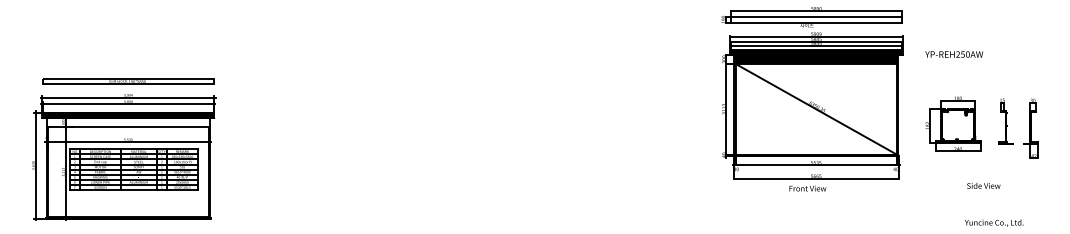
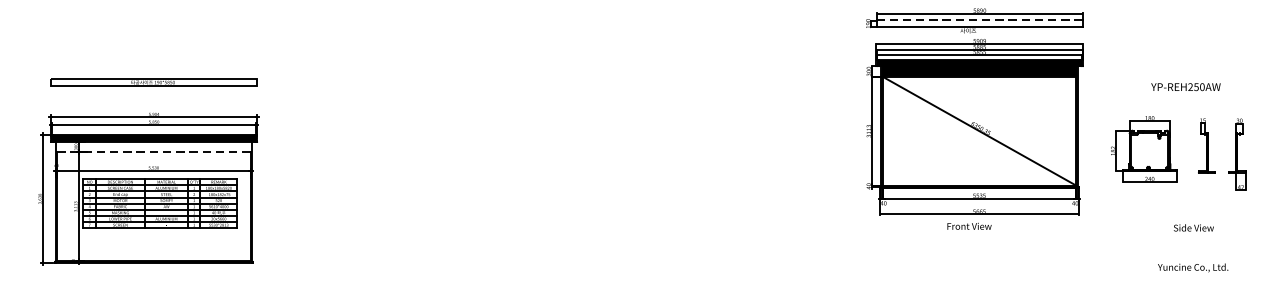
line: (816, 17) -> (979, 21), solid -> dashed
text: (954, 54) -> (1186, 87), moved
part: (128, 81) -> (154, 82), moved
line: (128, 126) -> (154, 151), solid -> dashed
text: (983, 185) -> (1193, 227), moved

